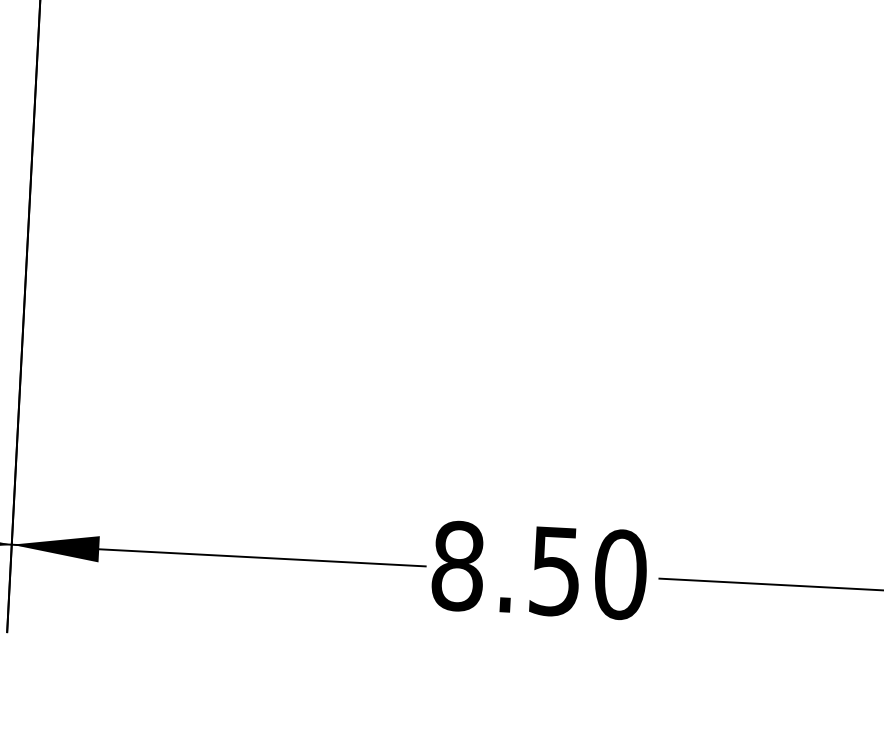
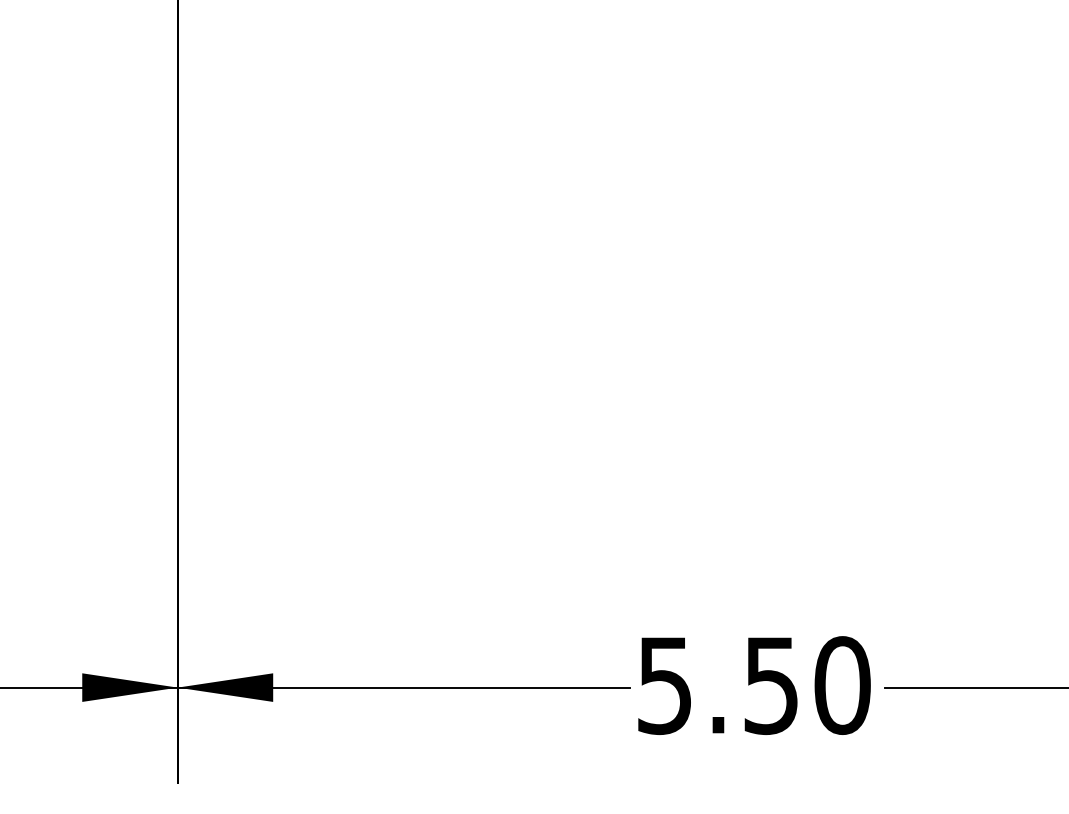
text: (458, 566) -> (665, 685), 8.50 -> 5.50

